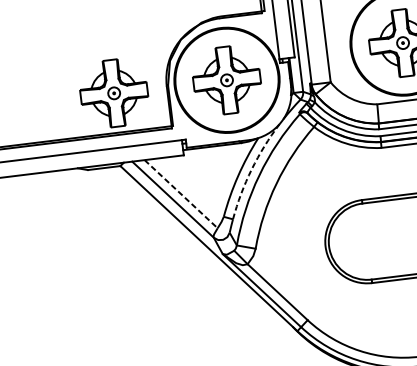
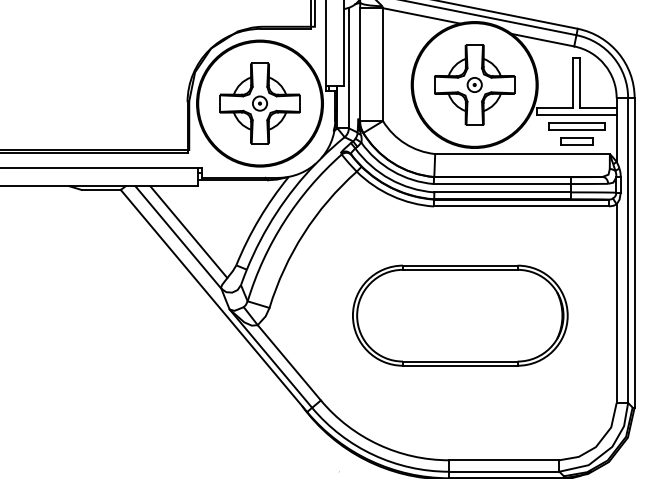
part: (113, 93) -> (123, 102), removed
arc: (251, 169) -> (276, 213), dashed -> solid
line: (180, 194) -> (188, 232), dashed -> solid

